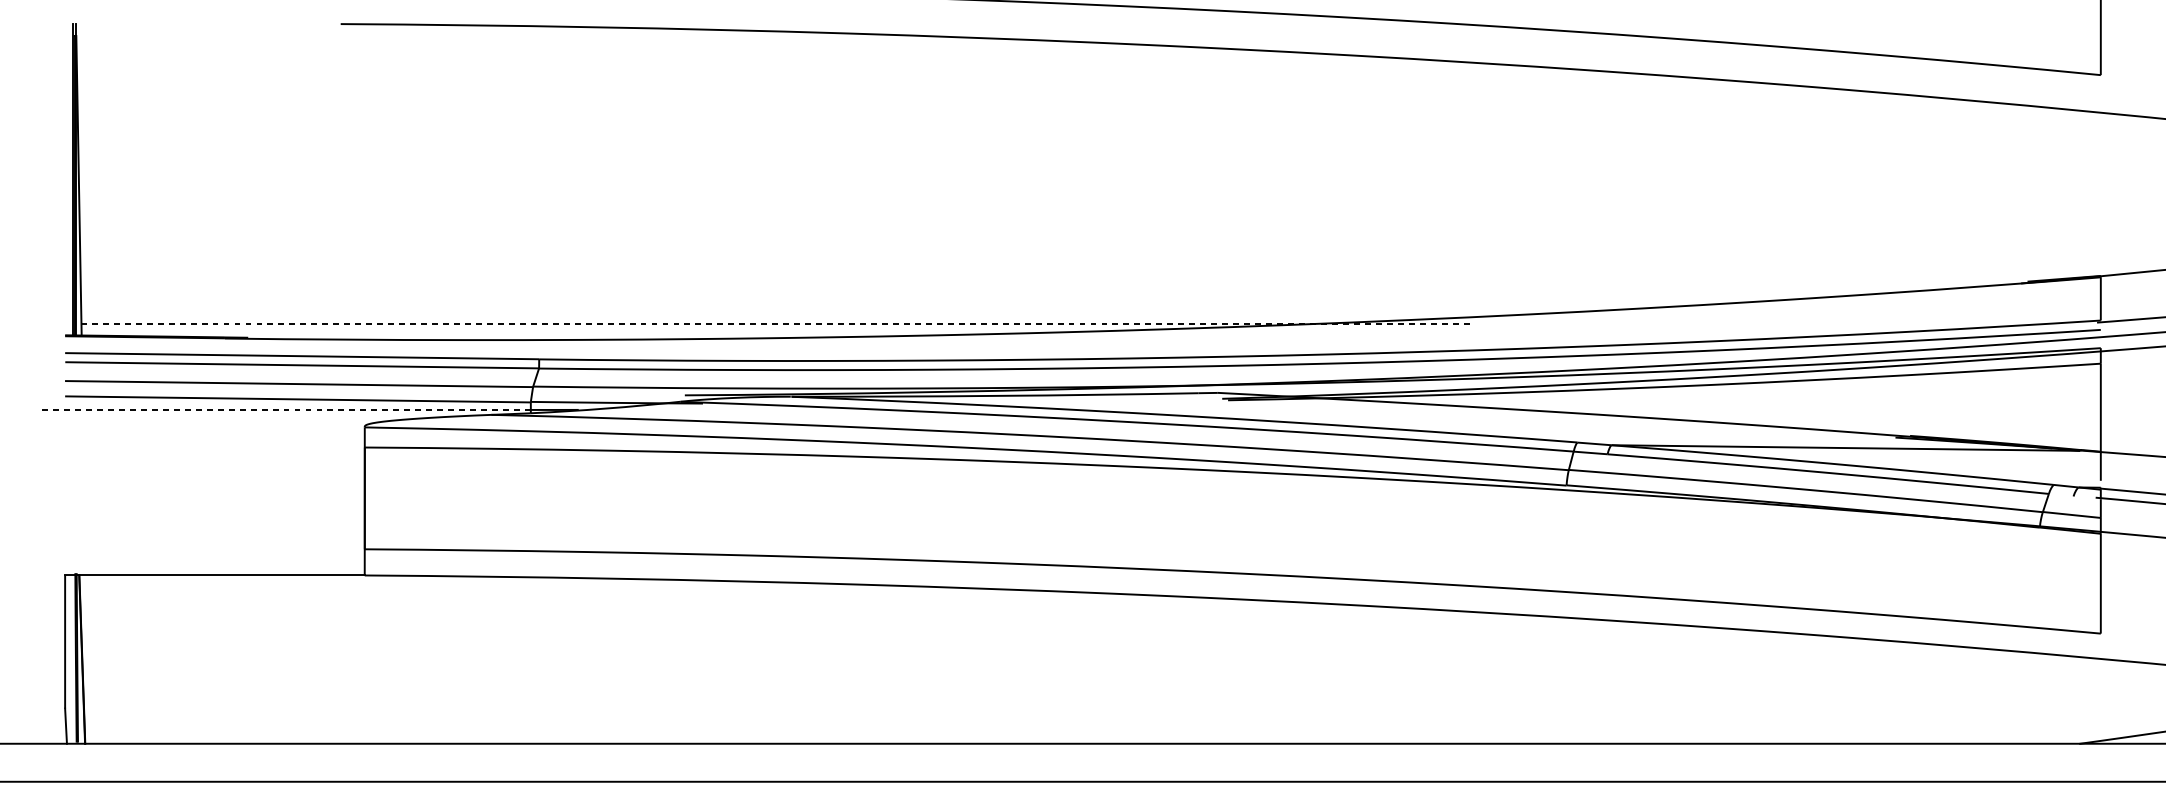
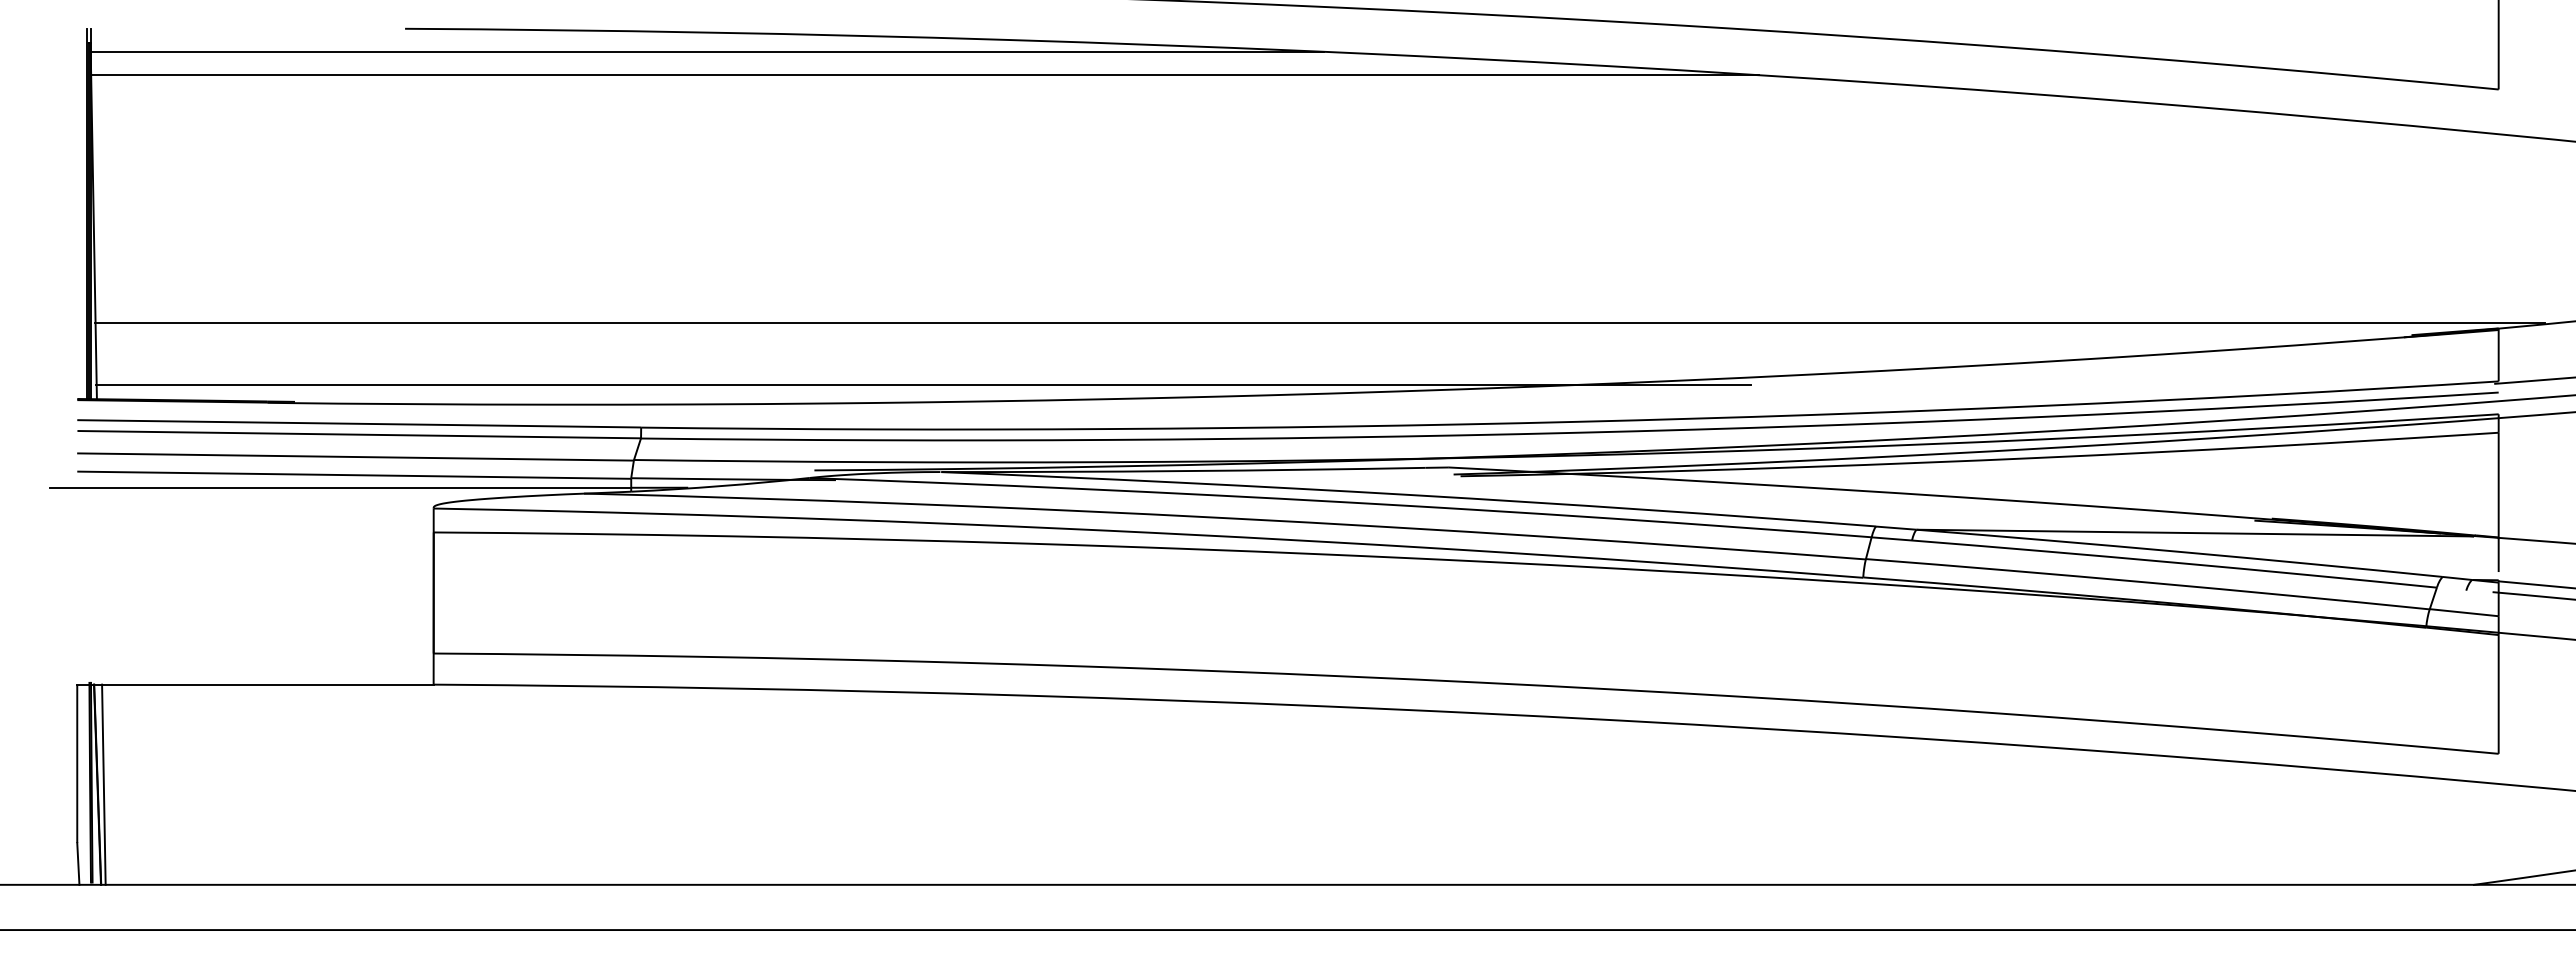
line: (594, 43) -> (707, 51), added
line: (777, 63) -> (924, 75), added
line: (1109, 271) -> (1319, 323), added
line: (776, 323) -> (923, 385), dashed -> solid
line: (286, 409) -> (340, 487), dashed -> solid
line: (87, 659) -> (103, 784), added

